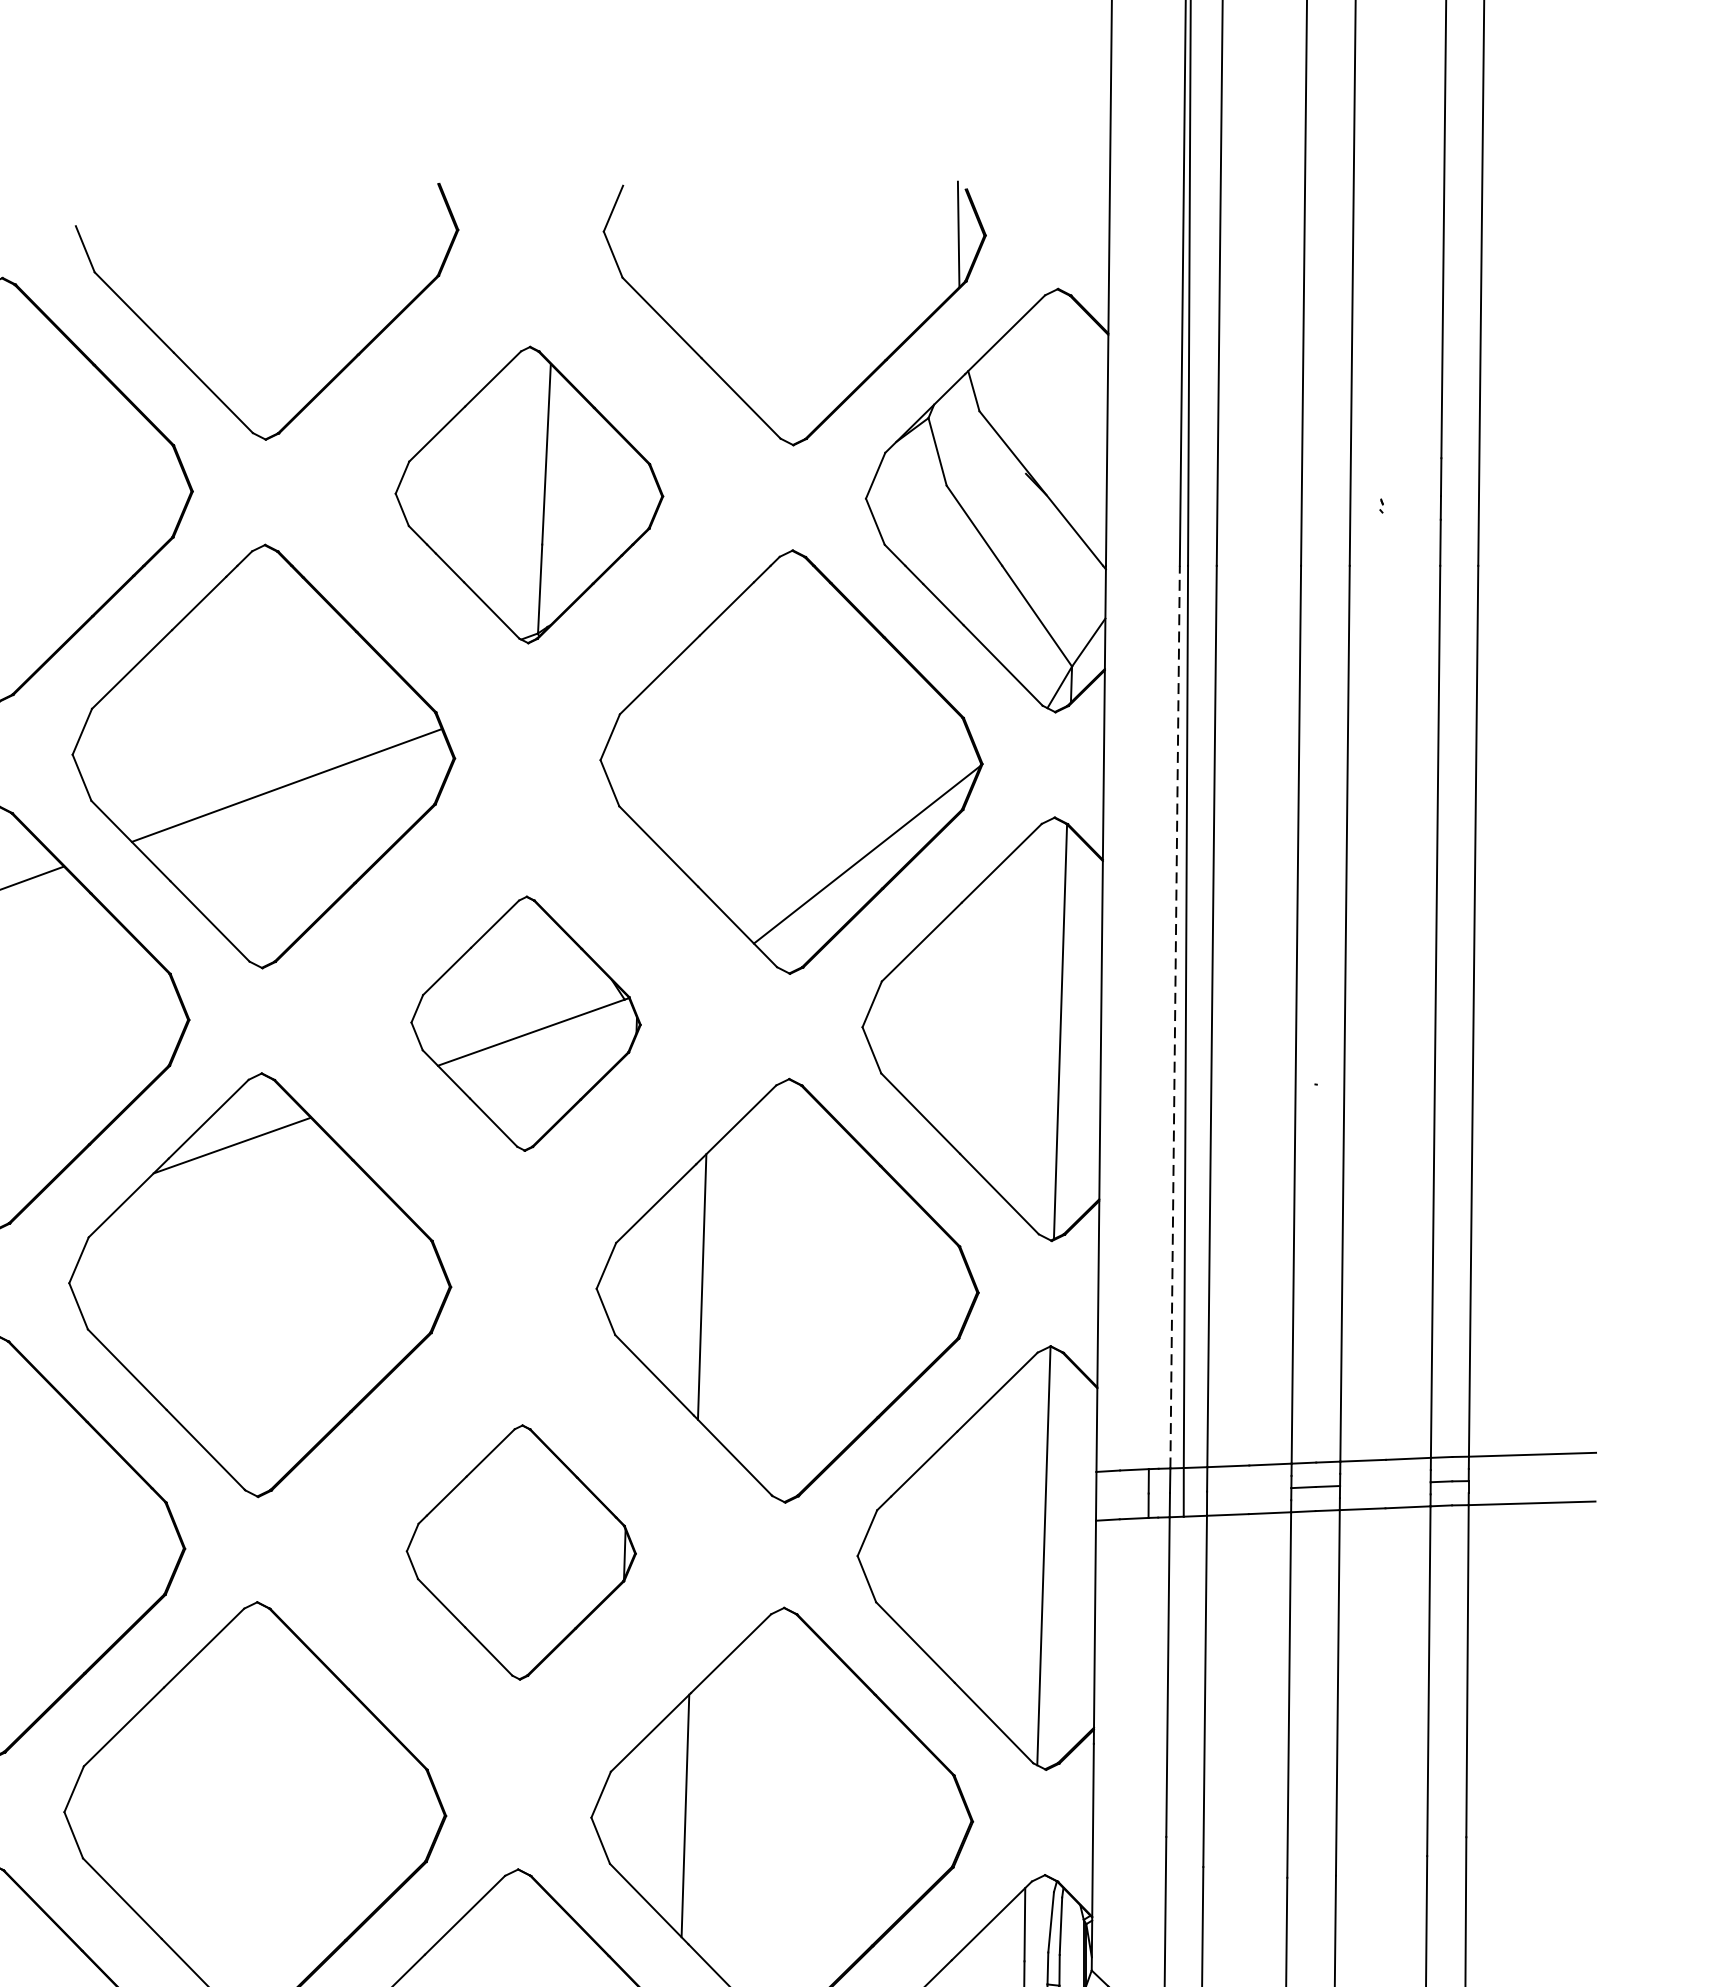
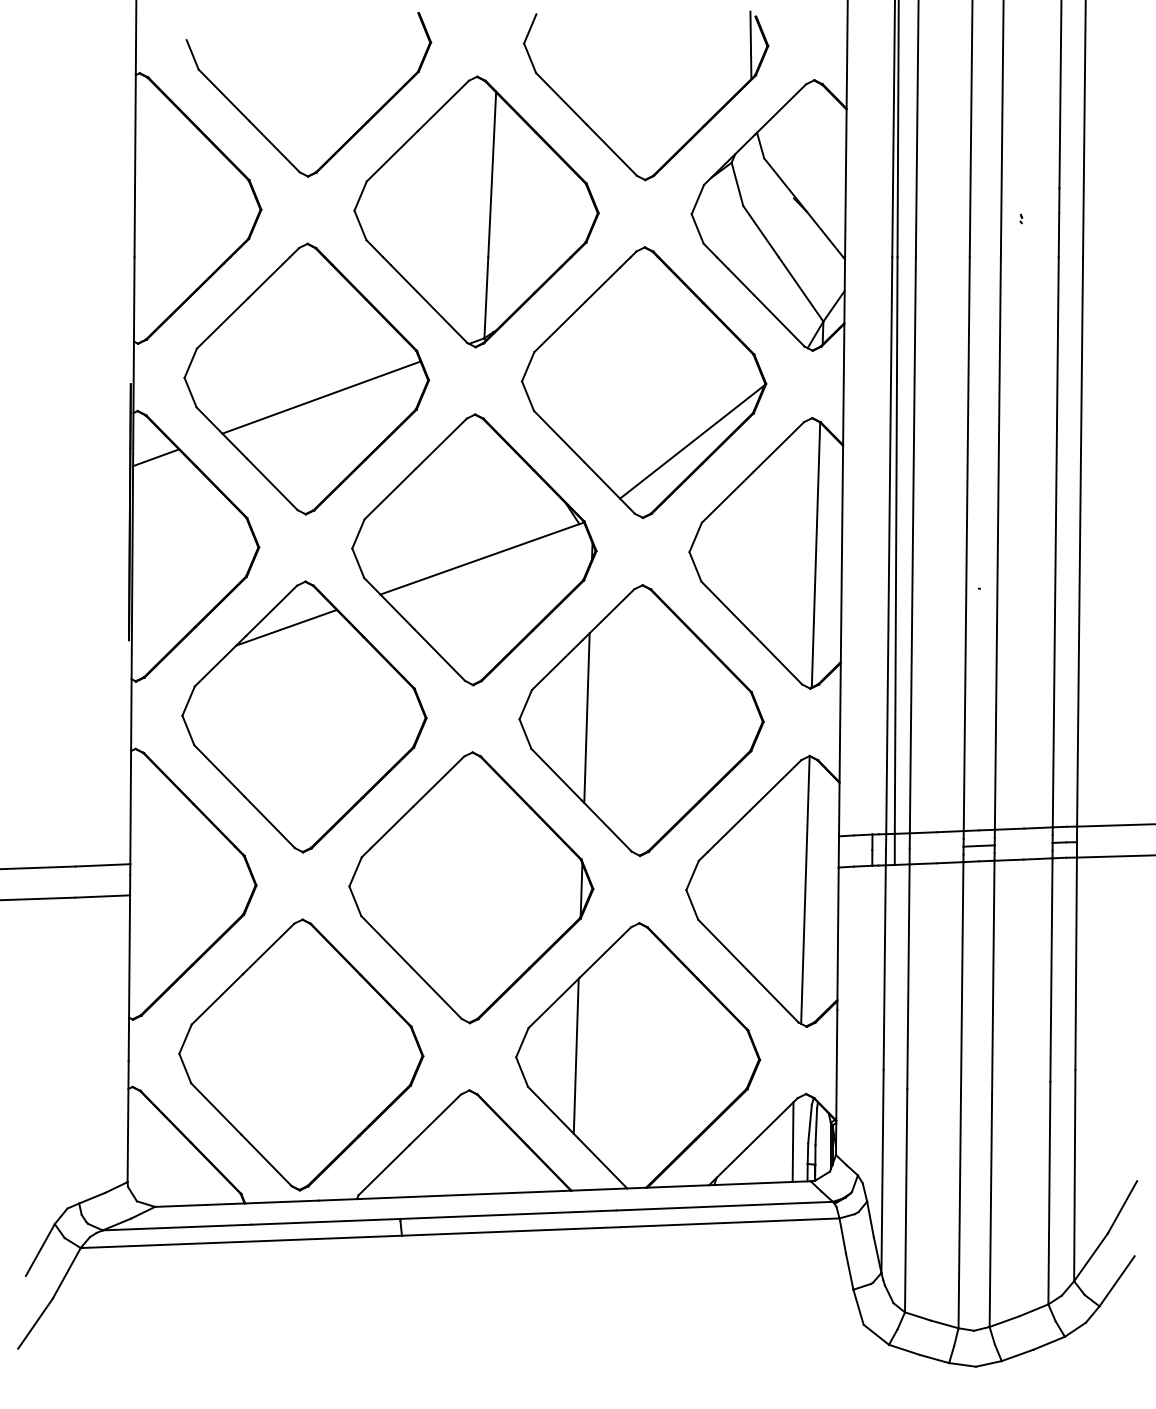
part: (529, 494) -> (476, 211), size x1.43
line: (1175, 1016) -> (889, 545), dashed -> solid
part: (526, 1023) -> (474, 549), size x1.67
part: (521, 1551) -> (471, 887), size x1.67

